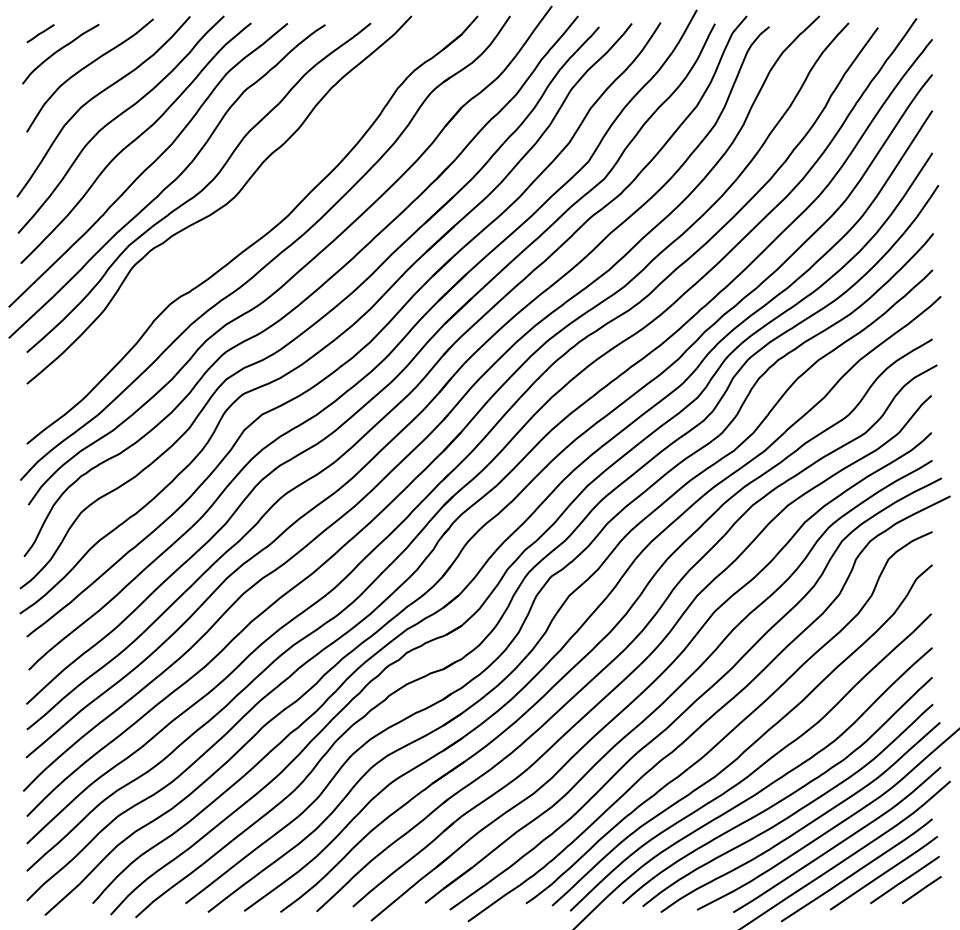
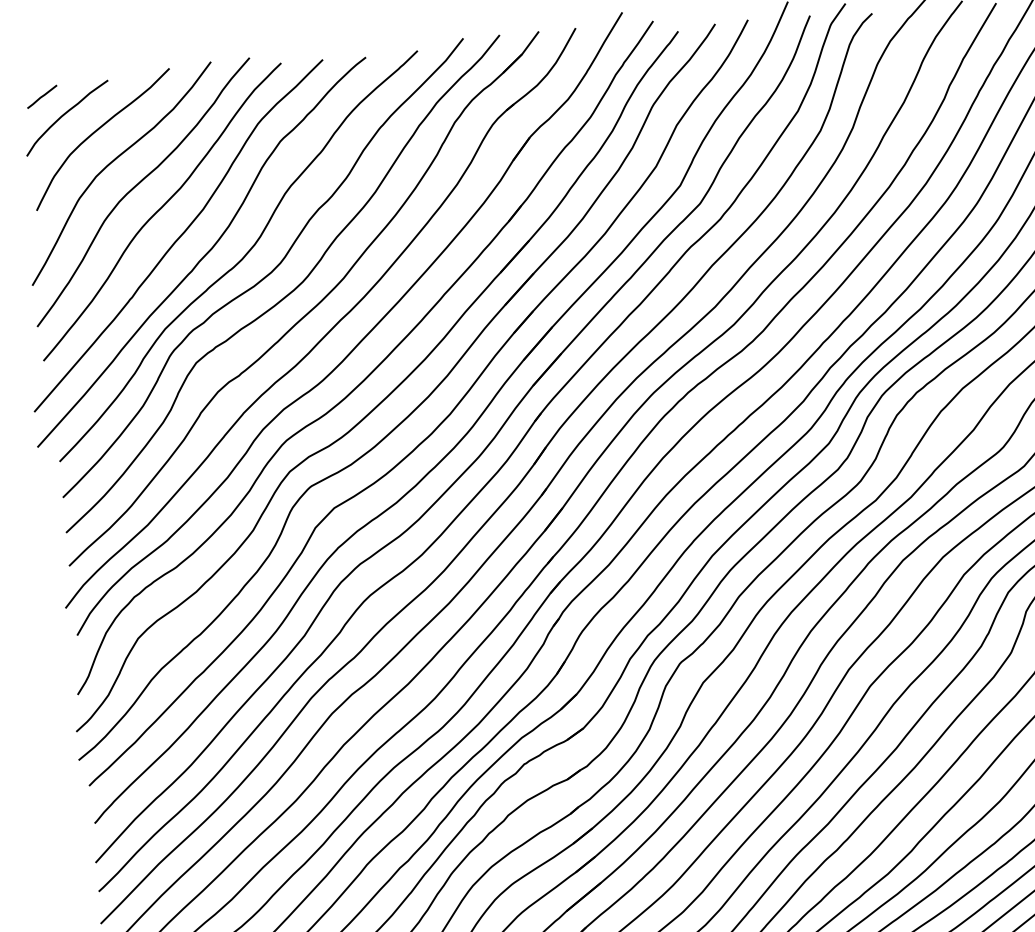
curve: (239, 223) -> (288, 292), added

